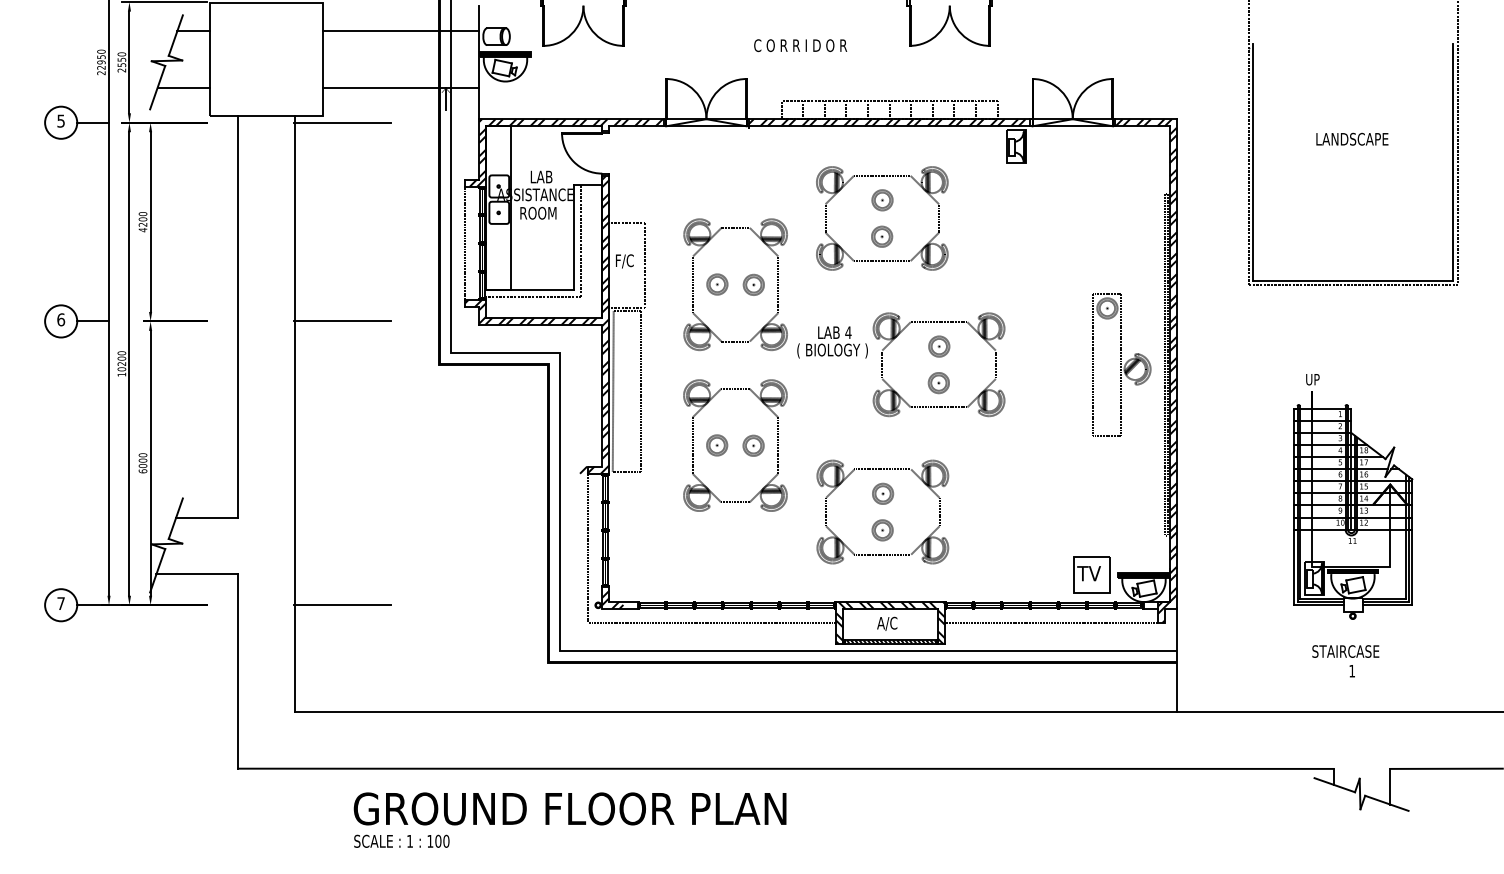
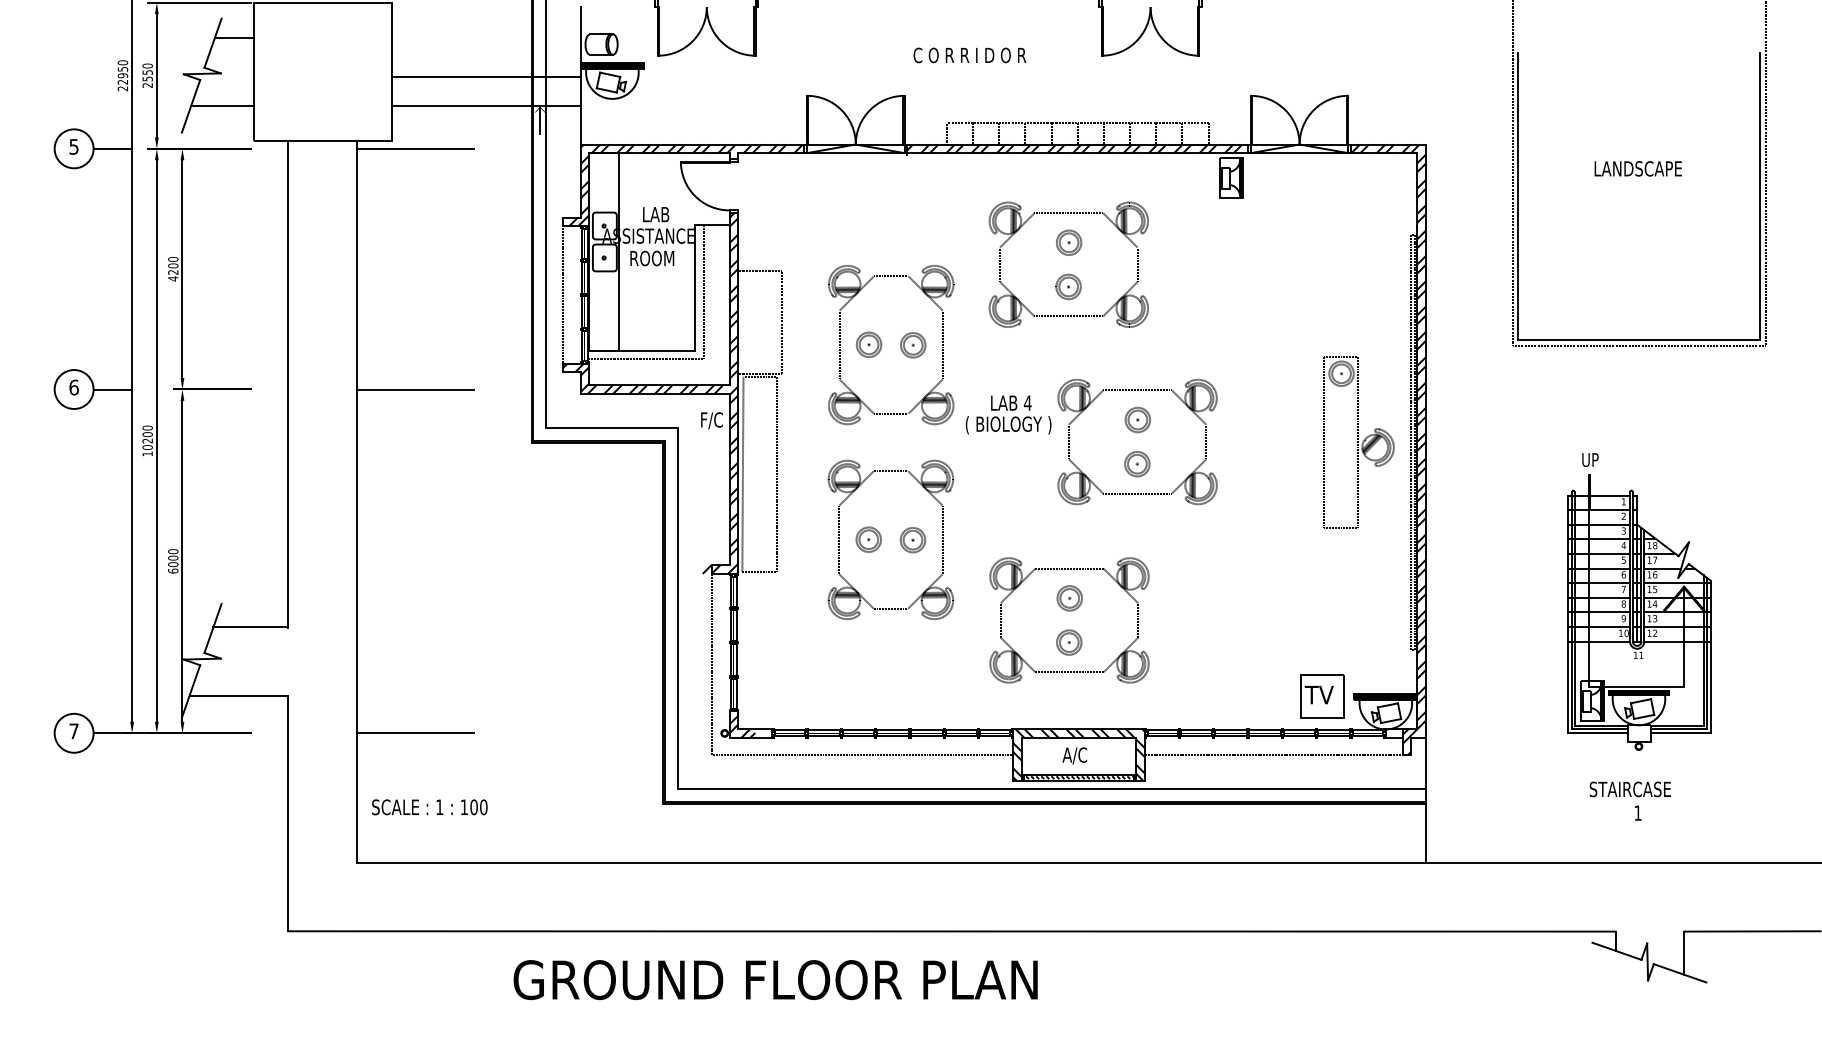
line: (400, 30) -> (485, 76), moved
text: (624, 261) -> (711, 420), moved
text: (569, 809) -> (775, 980), moved
text: (401, 841) -> (429, 807), moved

